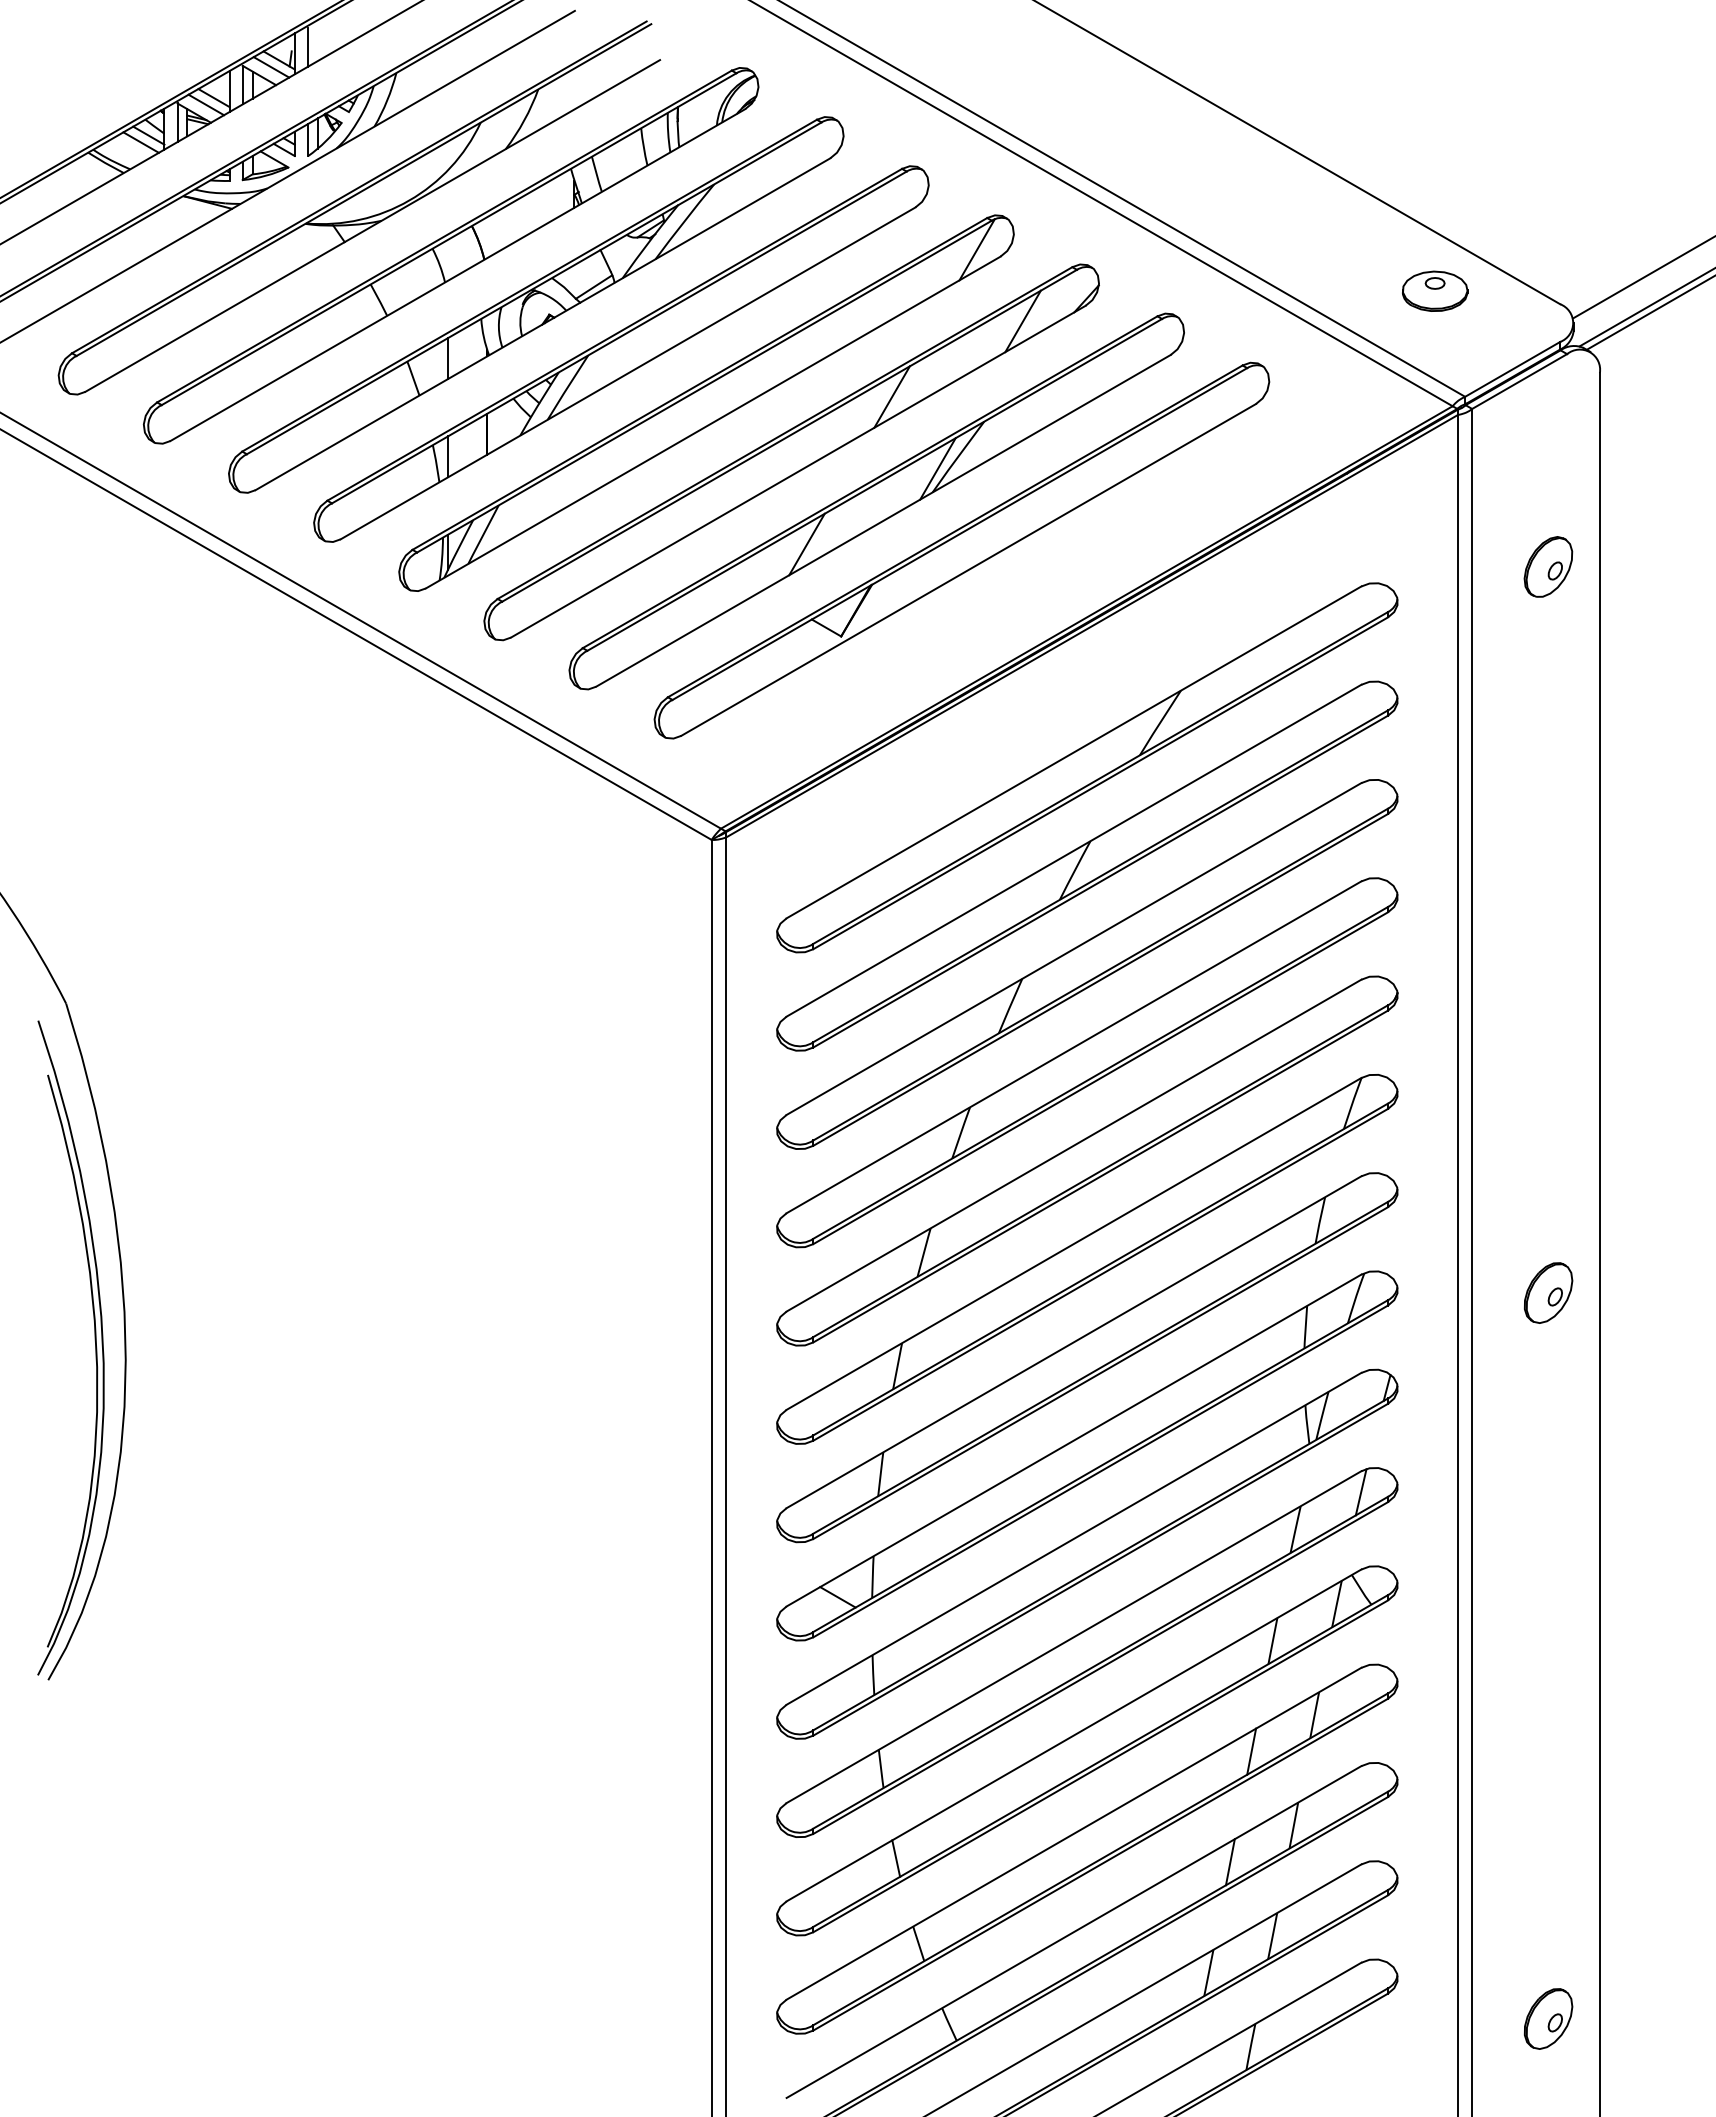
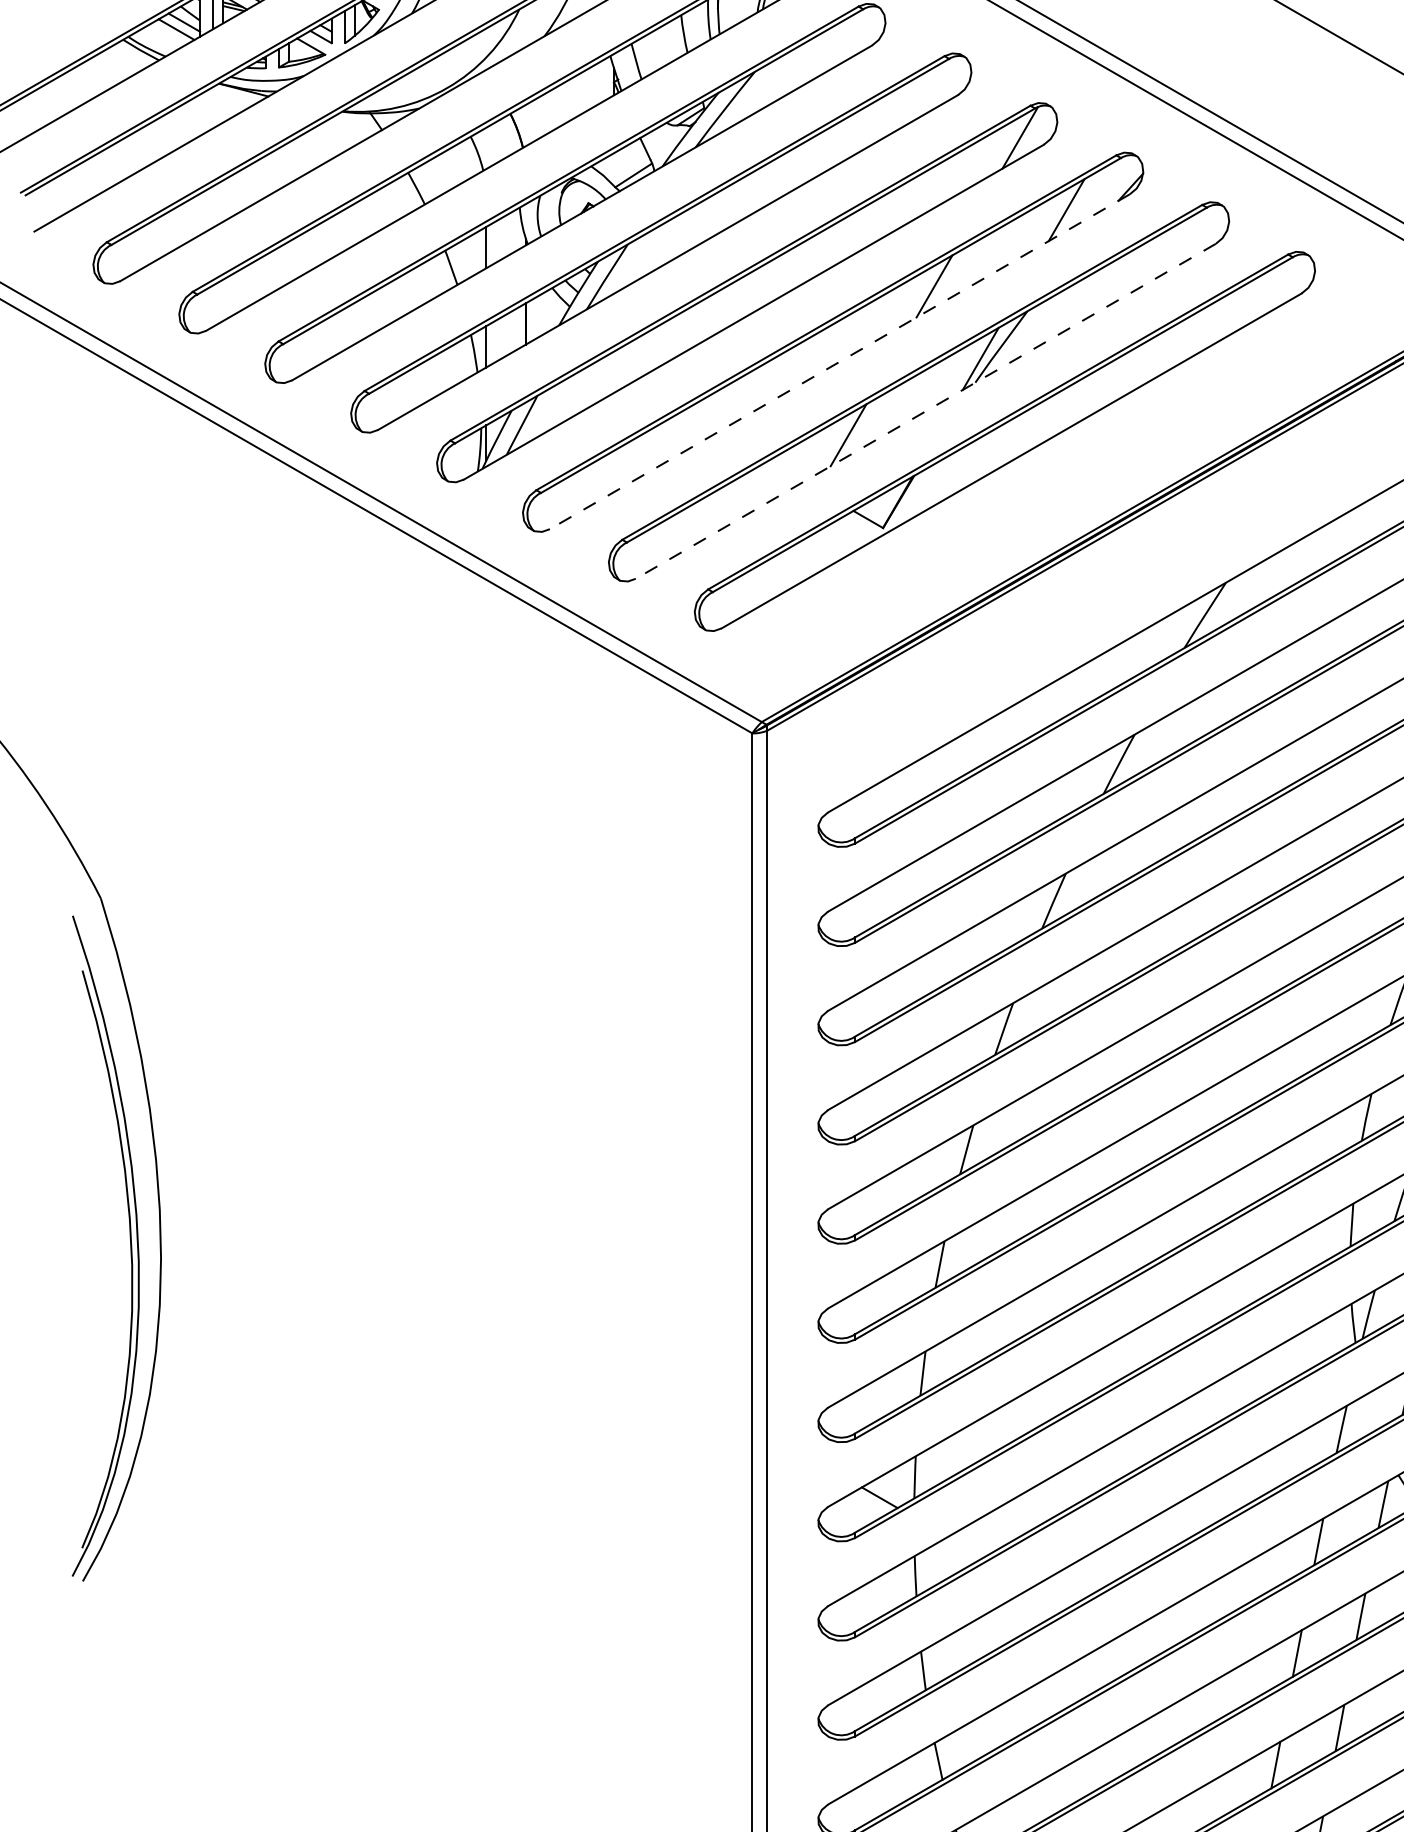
line: (798, 471) -> (839, 361), solid -> dashed
line: (883, 520) -> (925, 411), solid -> dashed

